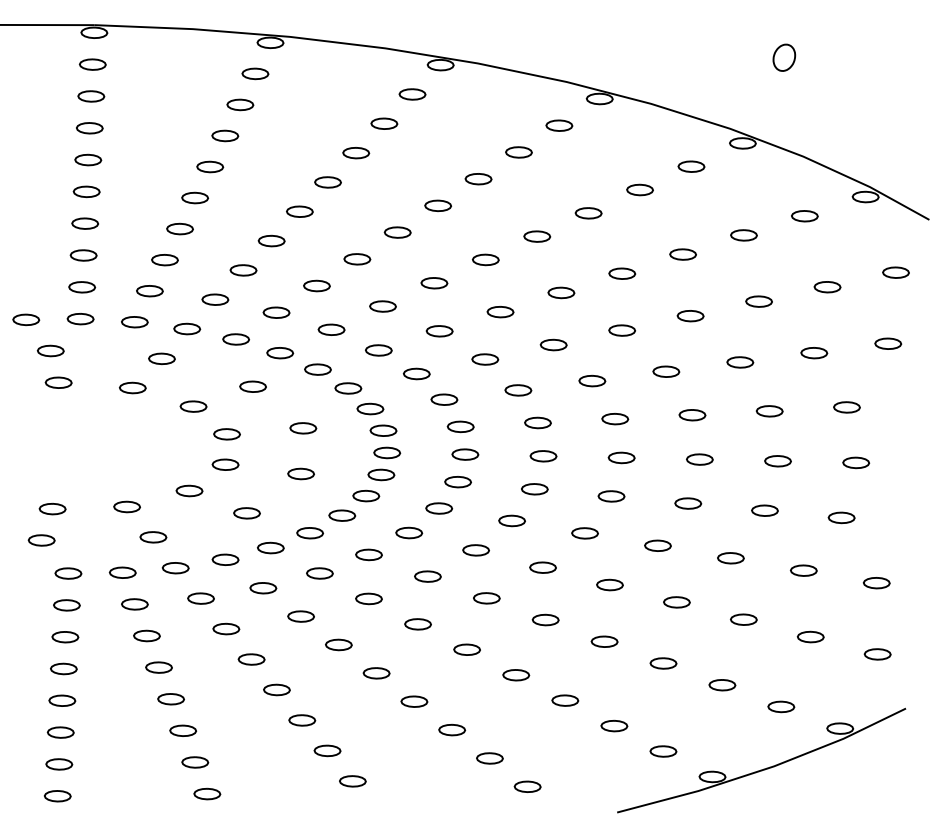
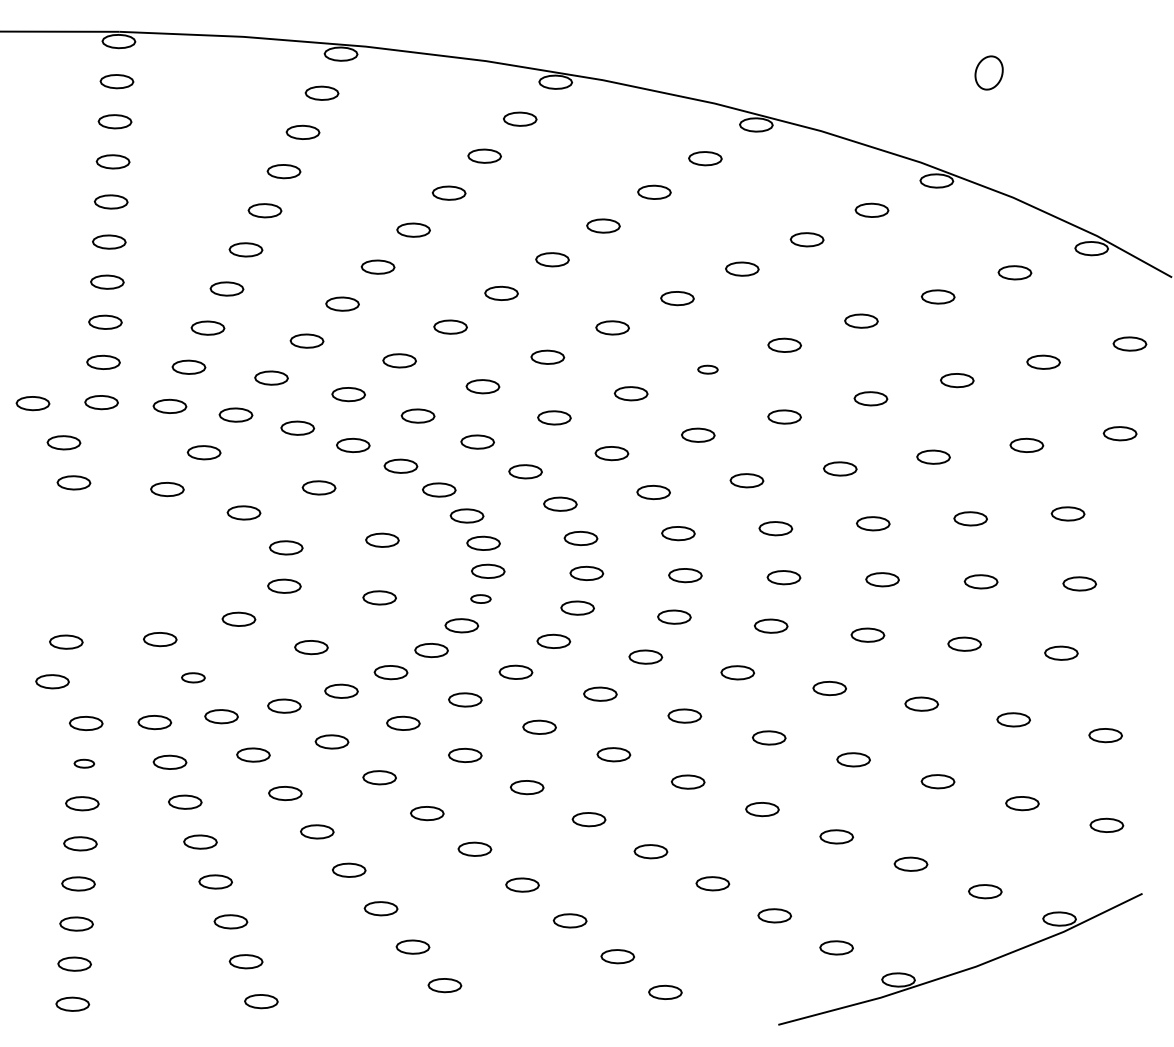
part: (561, 292) -> (707, 369), size x0.6
part: (381, 474) -> (480, 598), size x0.6
part: (153, 537) -> (193, 677), size x0.7
part: (67, 605) -> (84, 763), size x0.6

